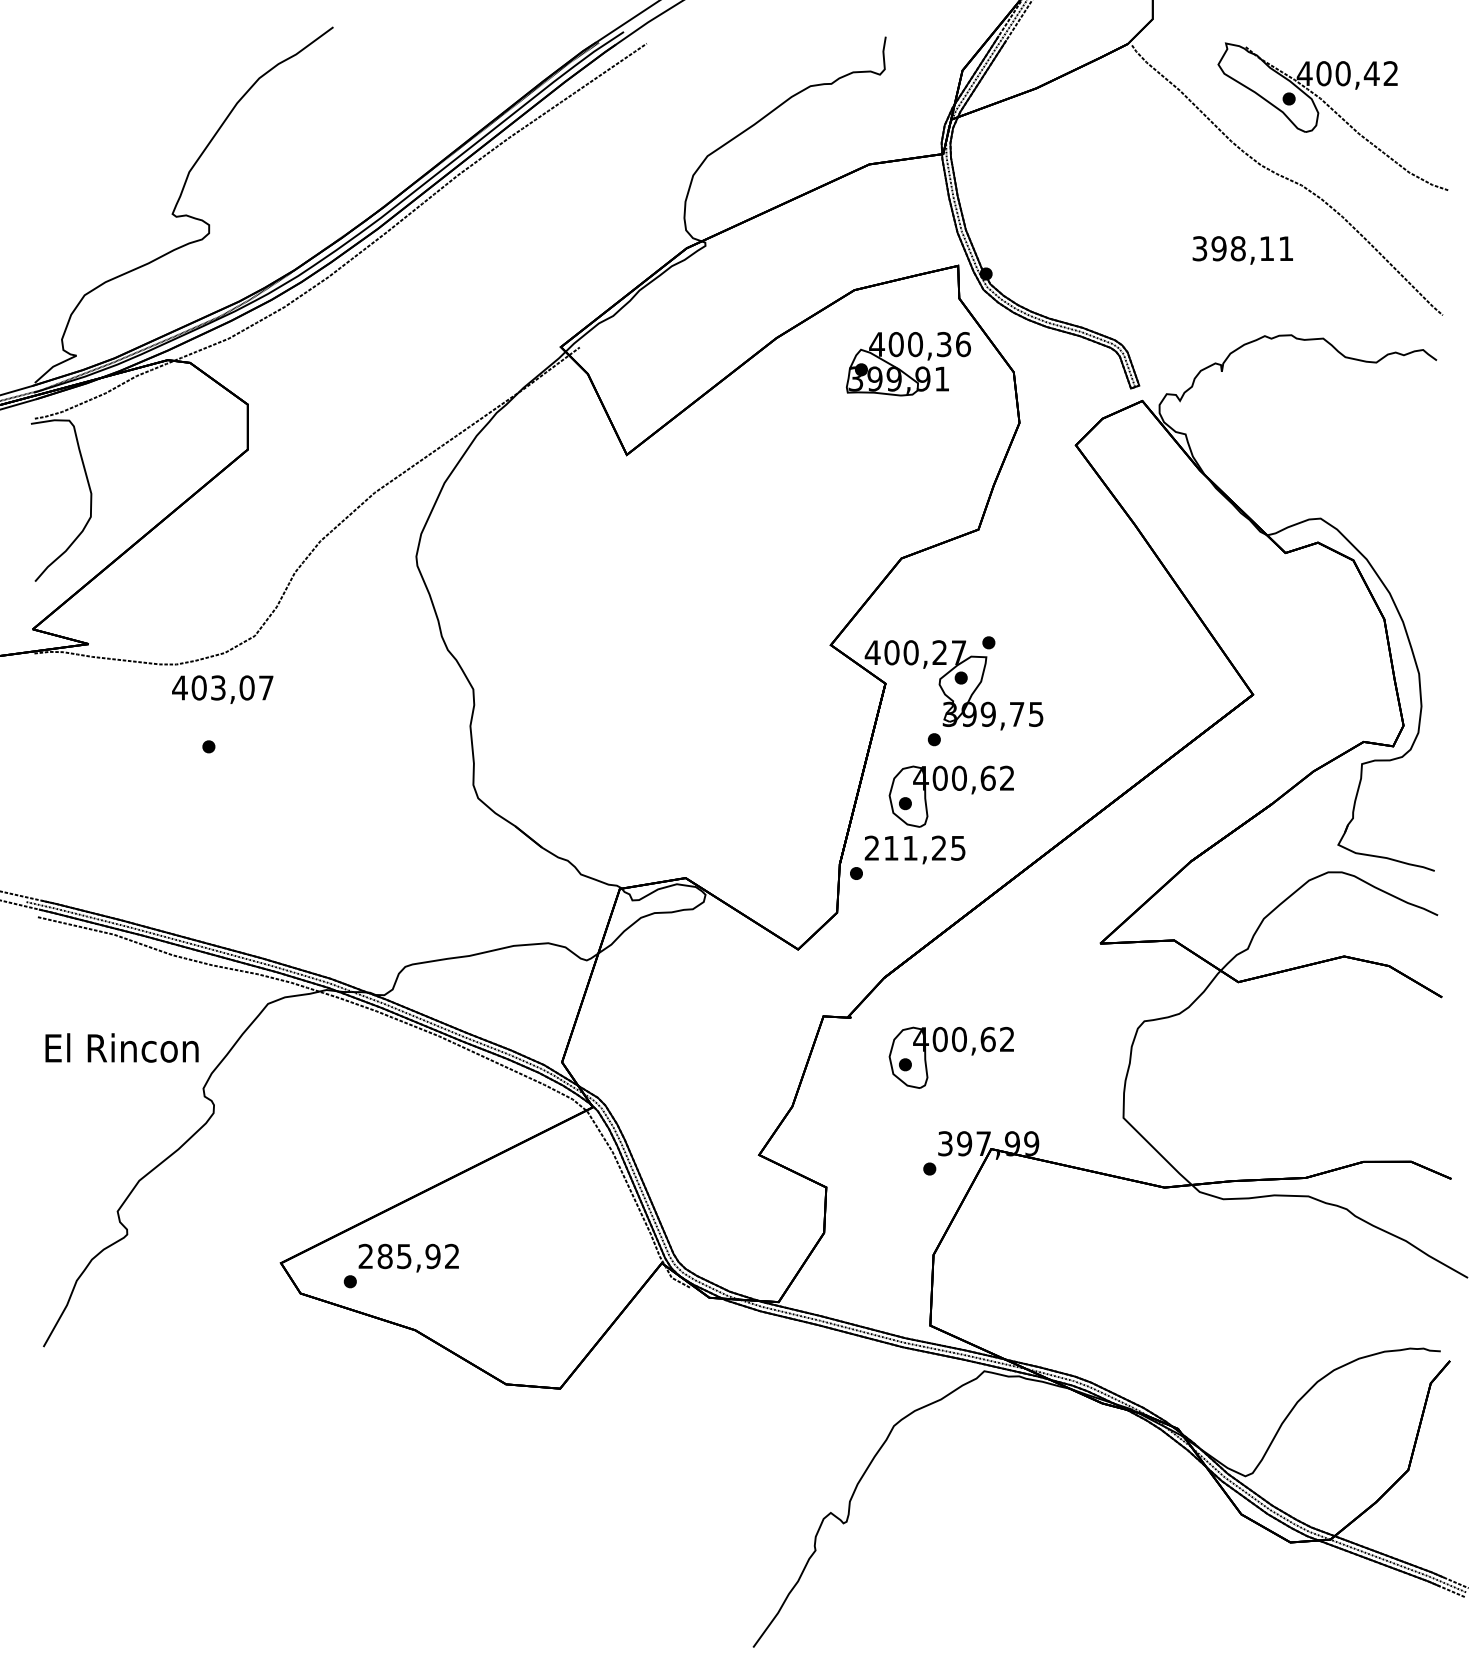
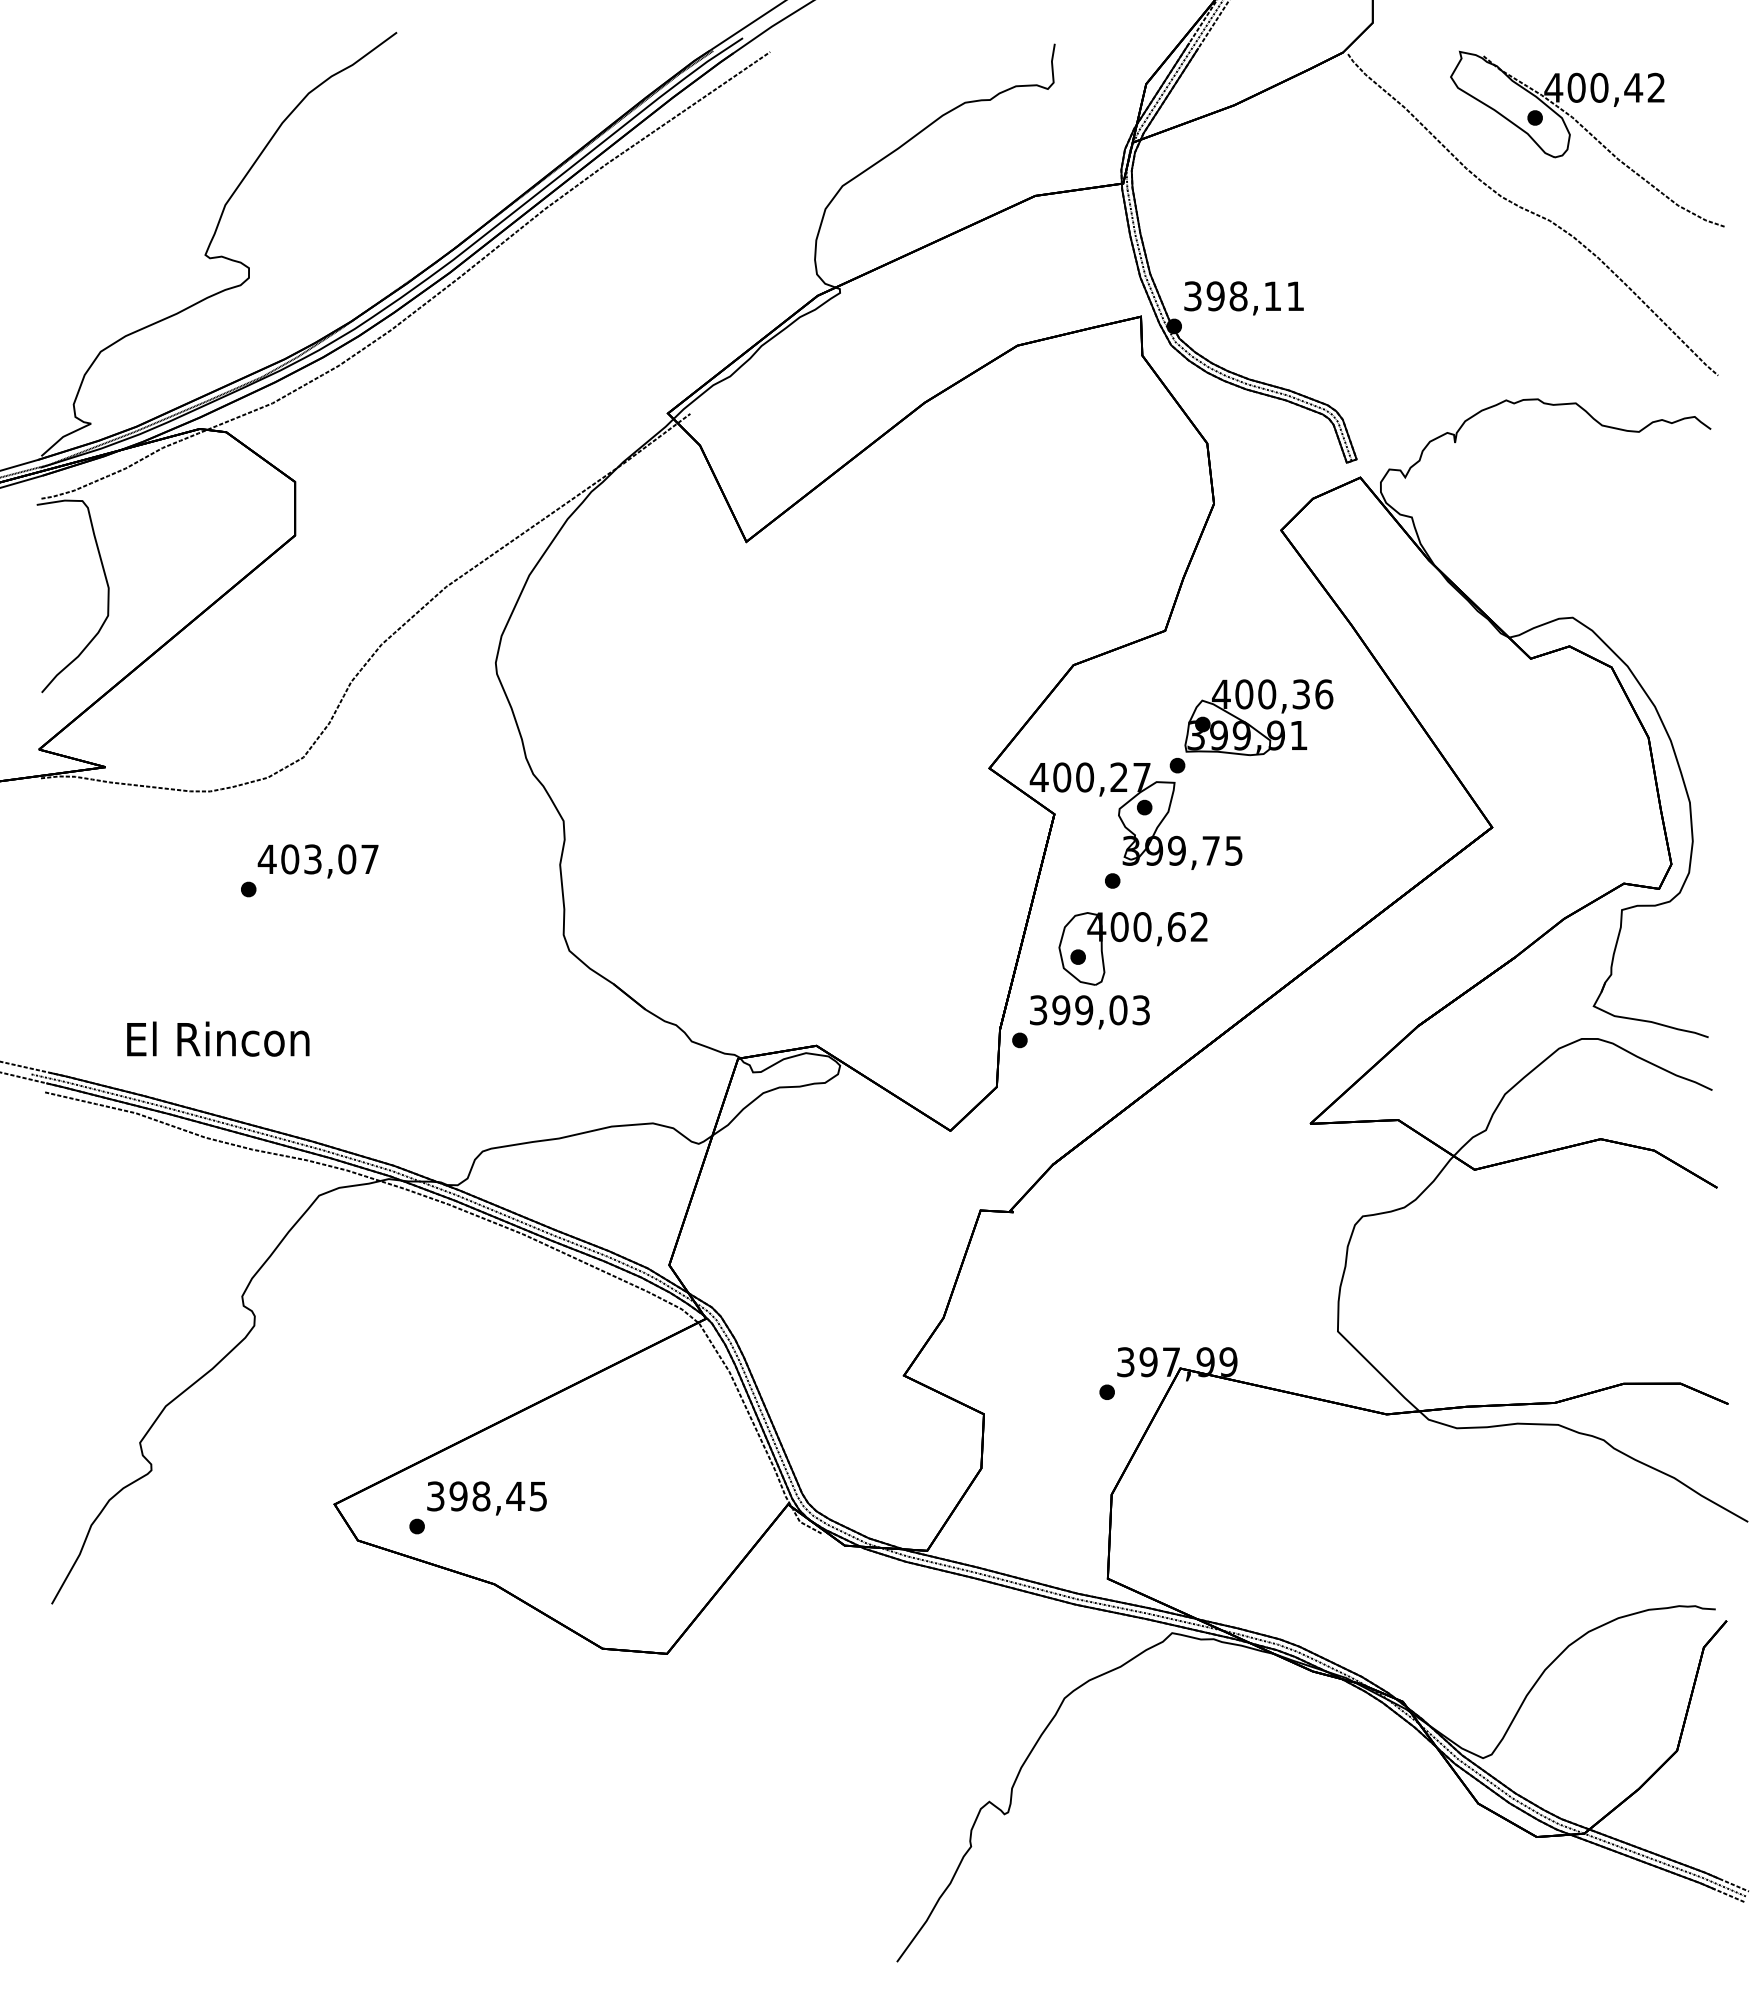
text: (1242, 250) -> (1243, 298), moved
part: (912, 356) -> (1263, 708), moved
text: (222, 689) -> (317, 861), moved
text: (914, 848) -> (1089, 1010), 211,25 -> 399,03
text: (122, 1047) -> (218, 1038), moved
part: (955, 1050) -> (1137, 1251), removed
text: (408, 1256) -> (486, 1496), 285,92 -> 398,45

